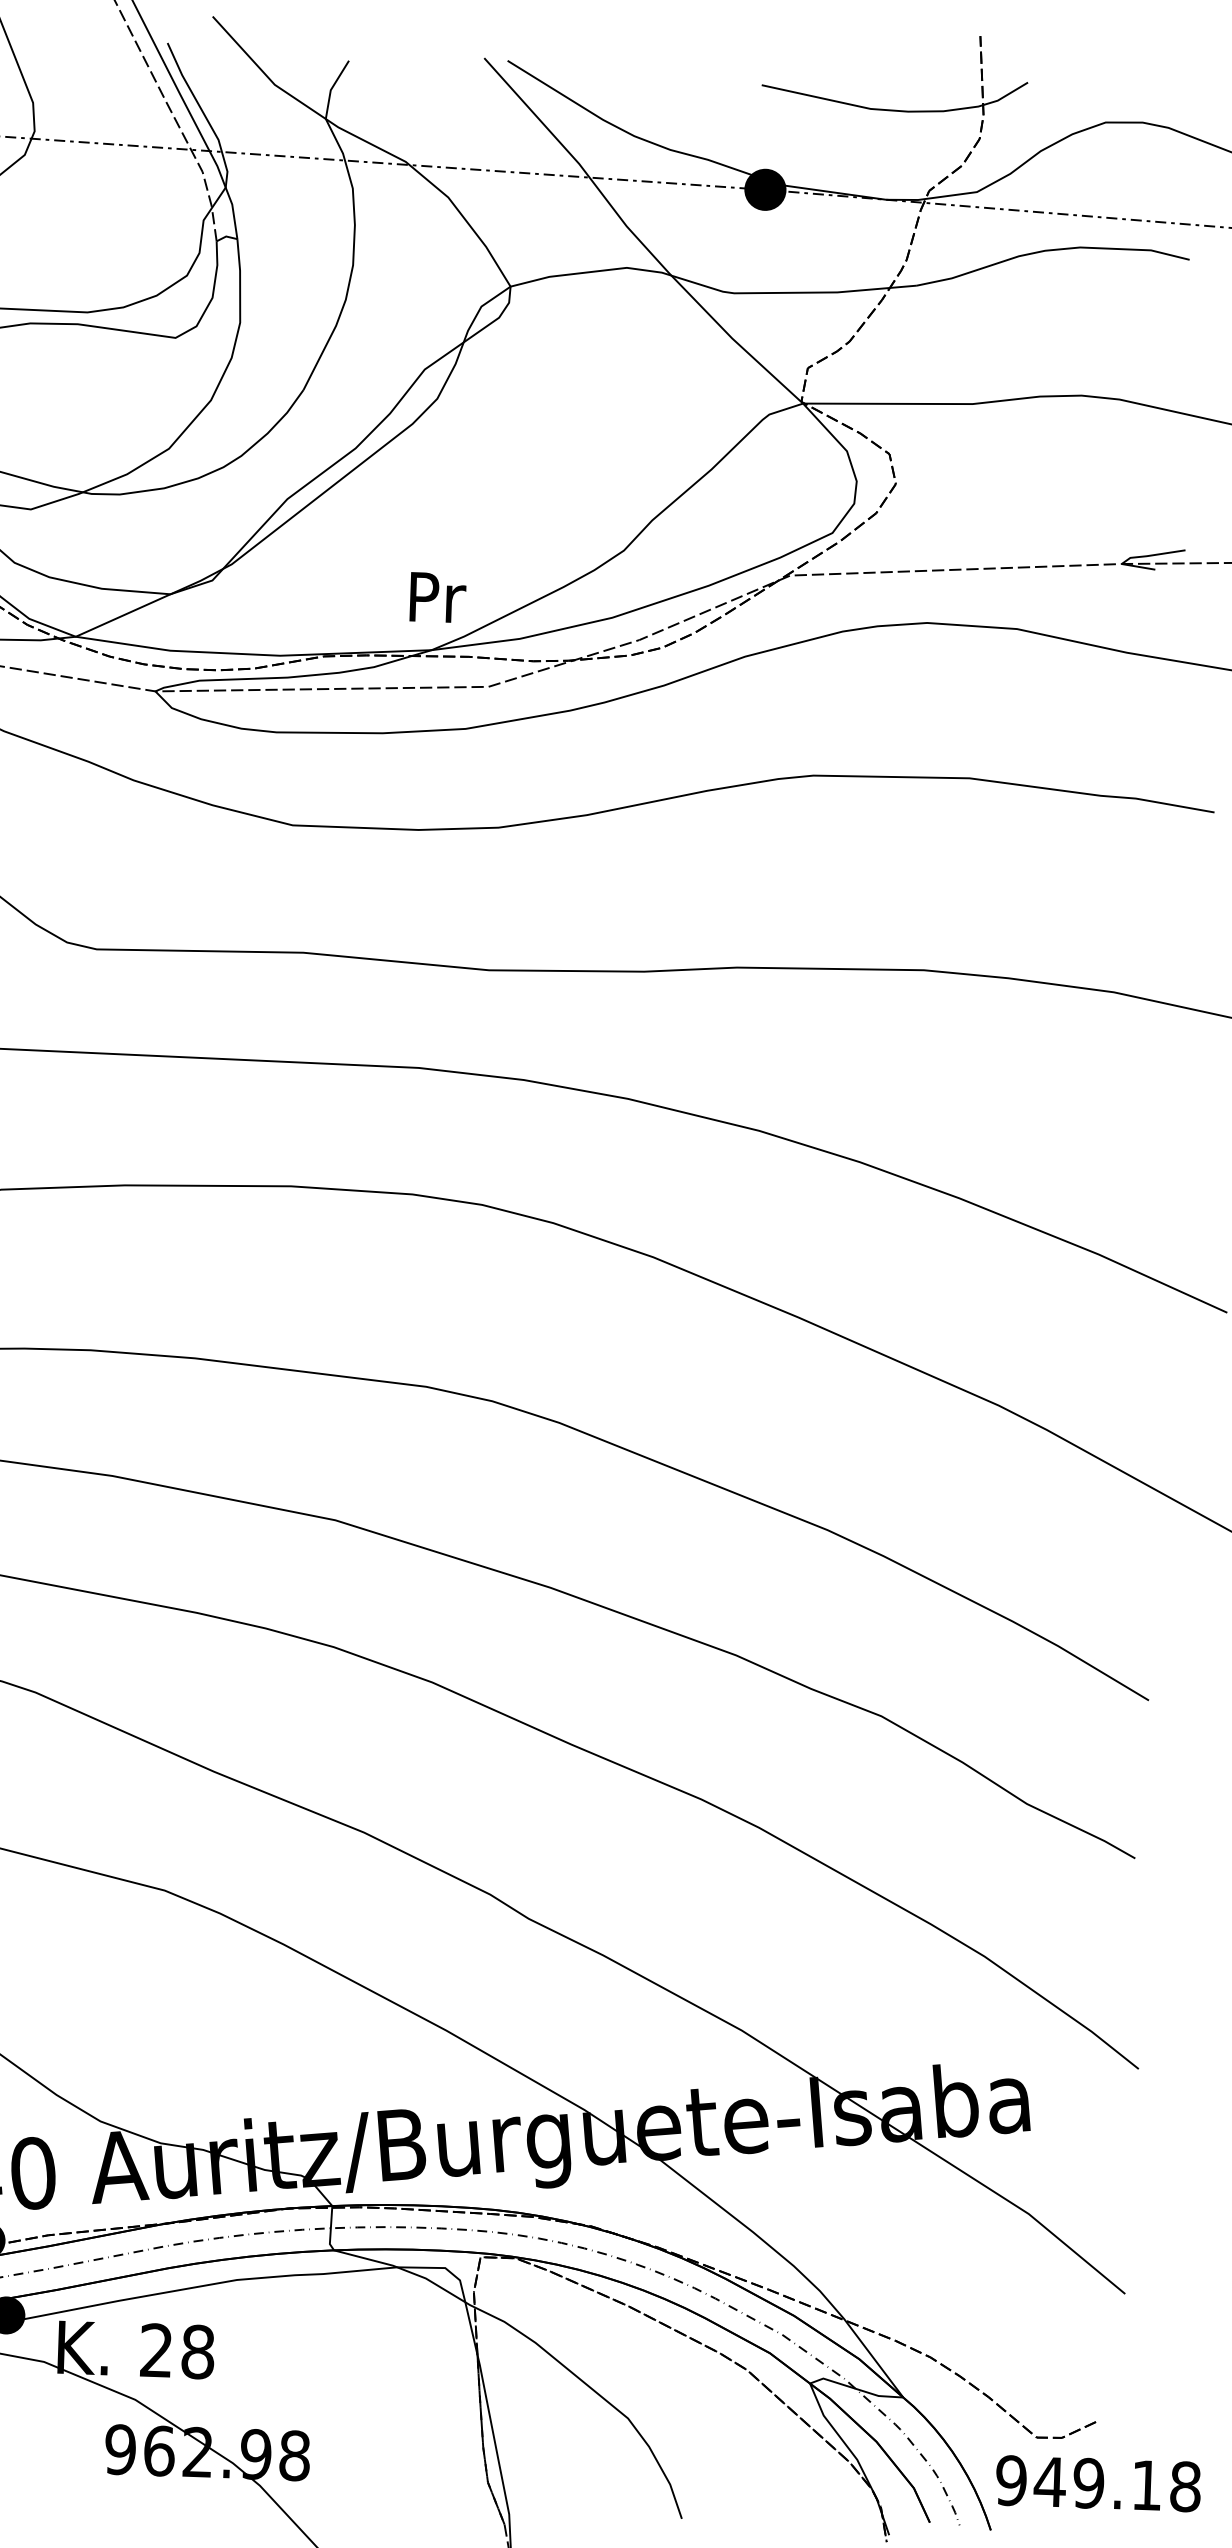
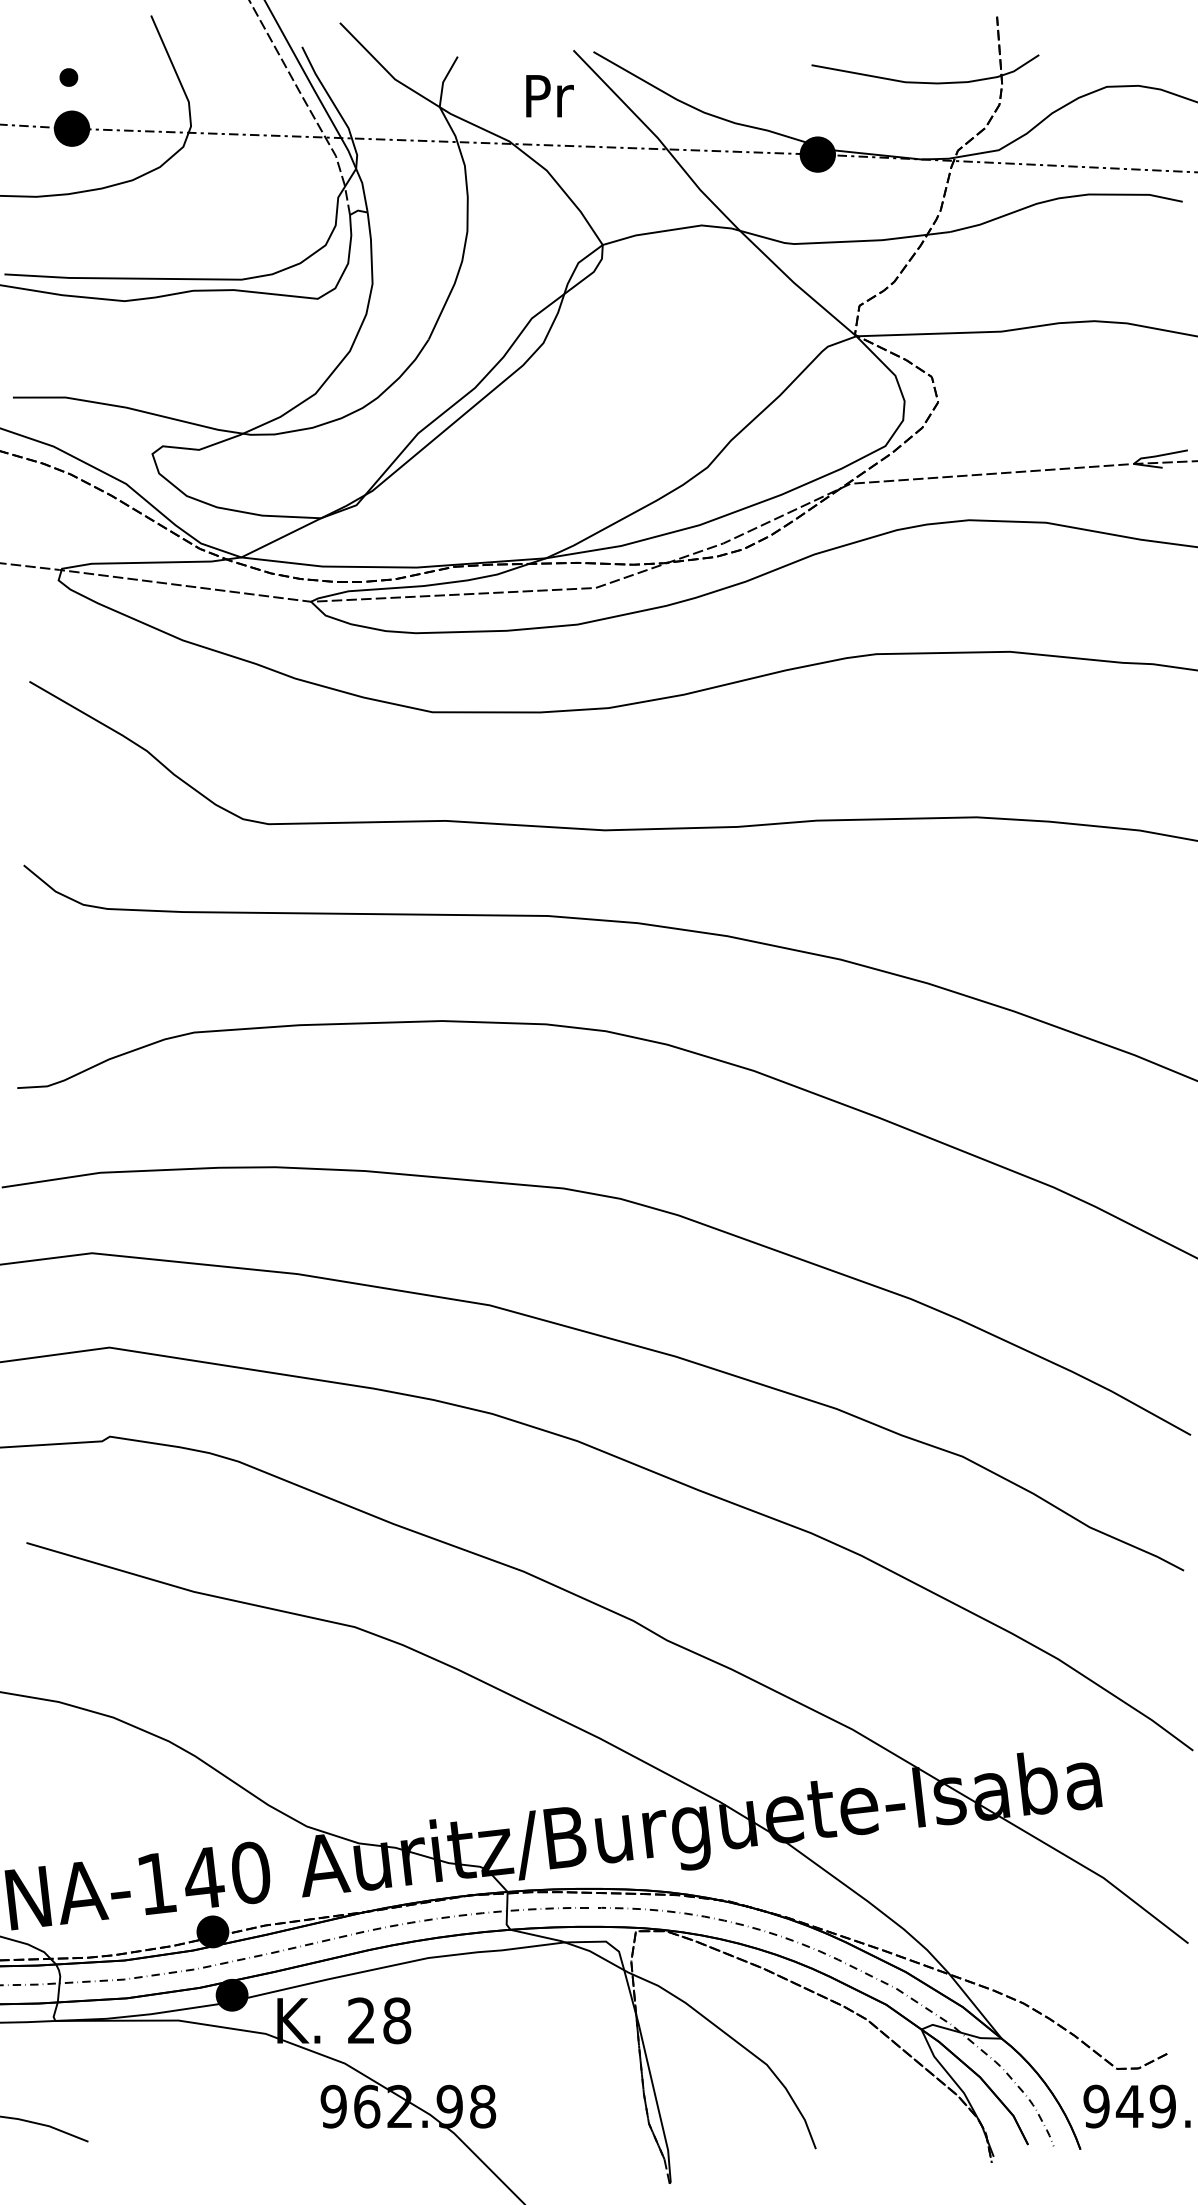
text: (437, 598) -> (549, 96), moved

